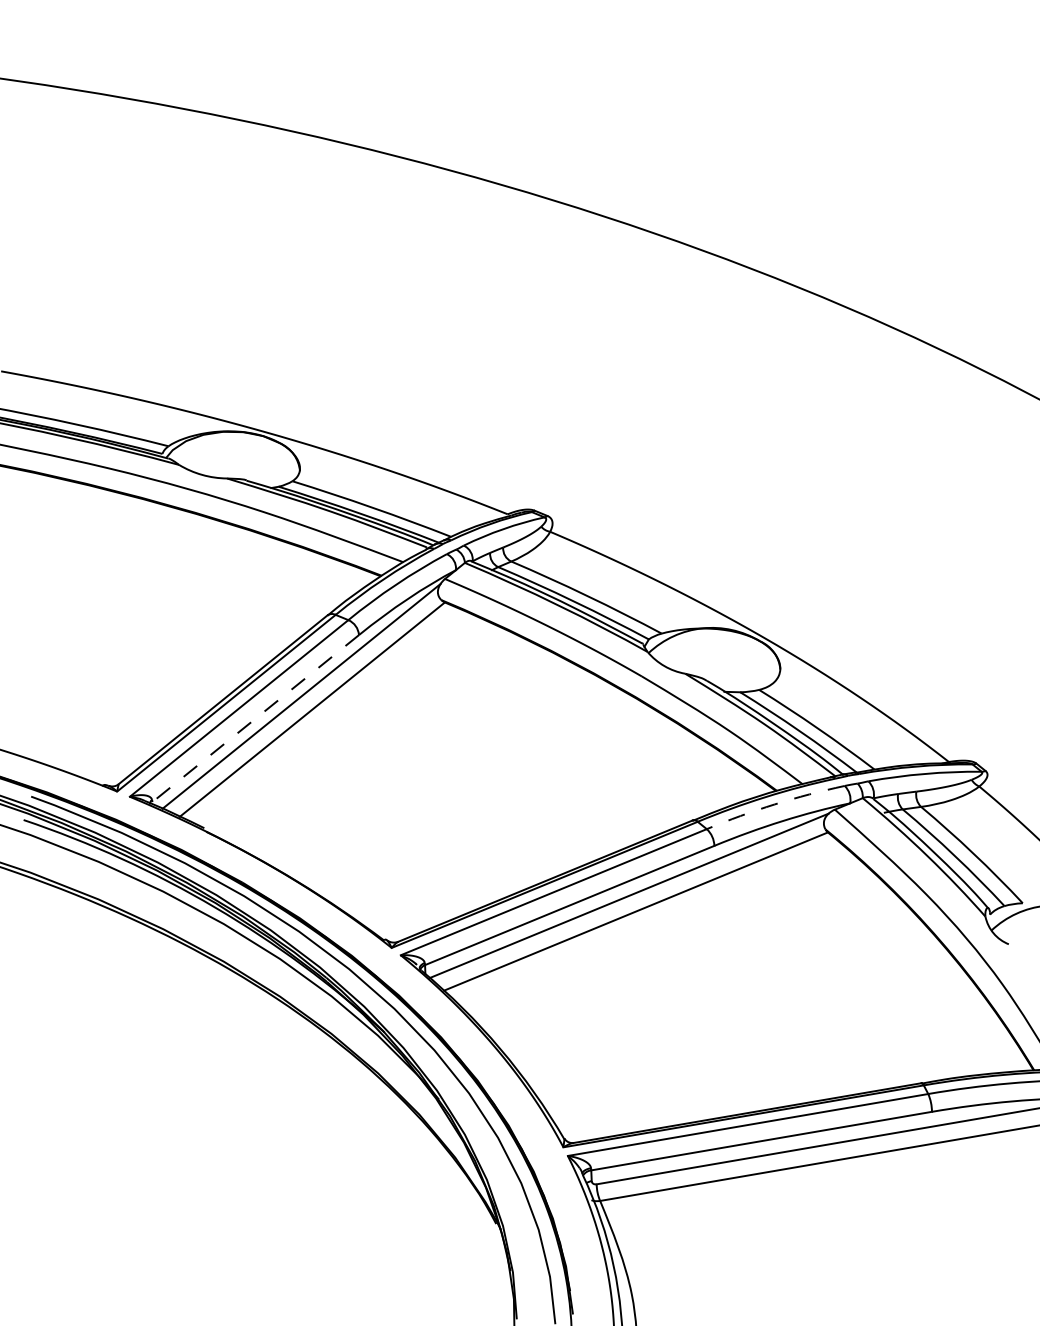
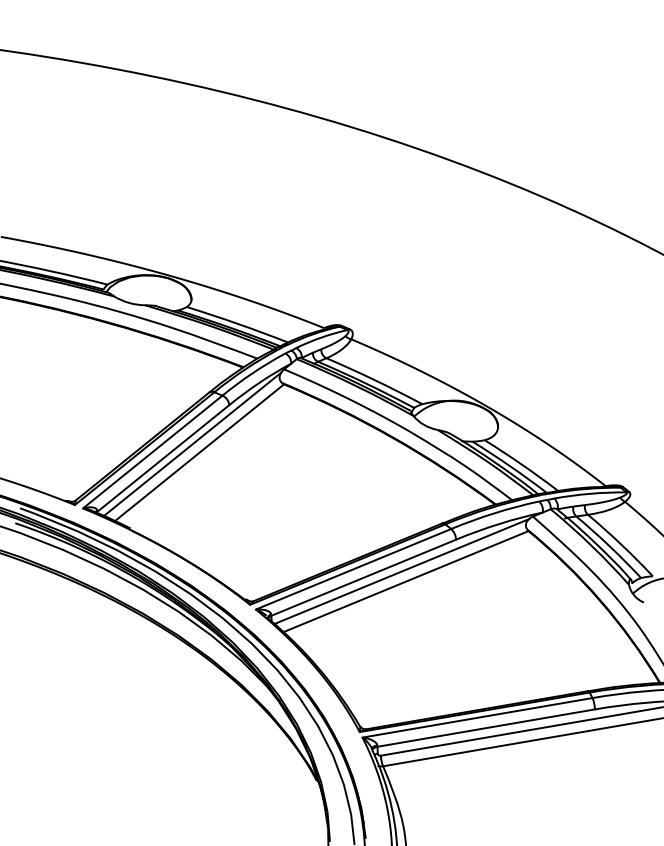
line: (255, 718) -> (163, 458), dashed -> solid
arc: (774, 804) -> (494, 513), dashed -> solid

